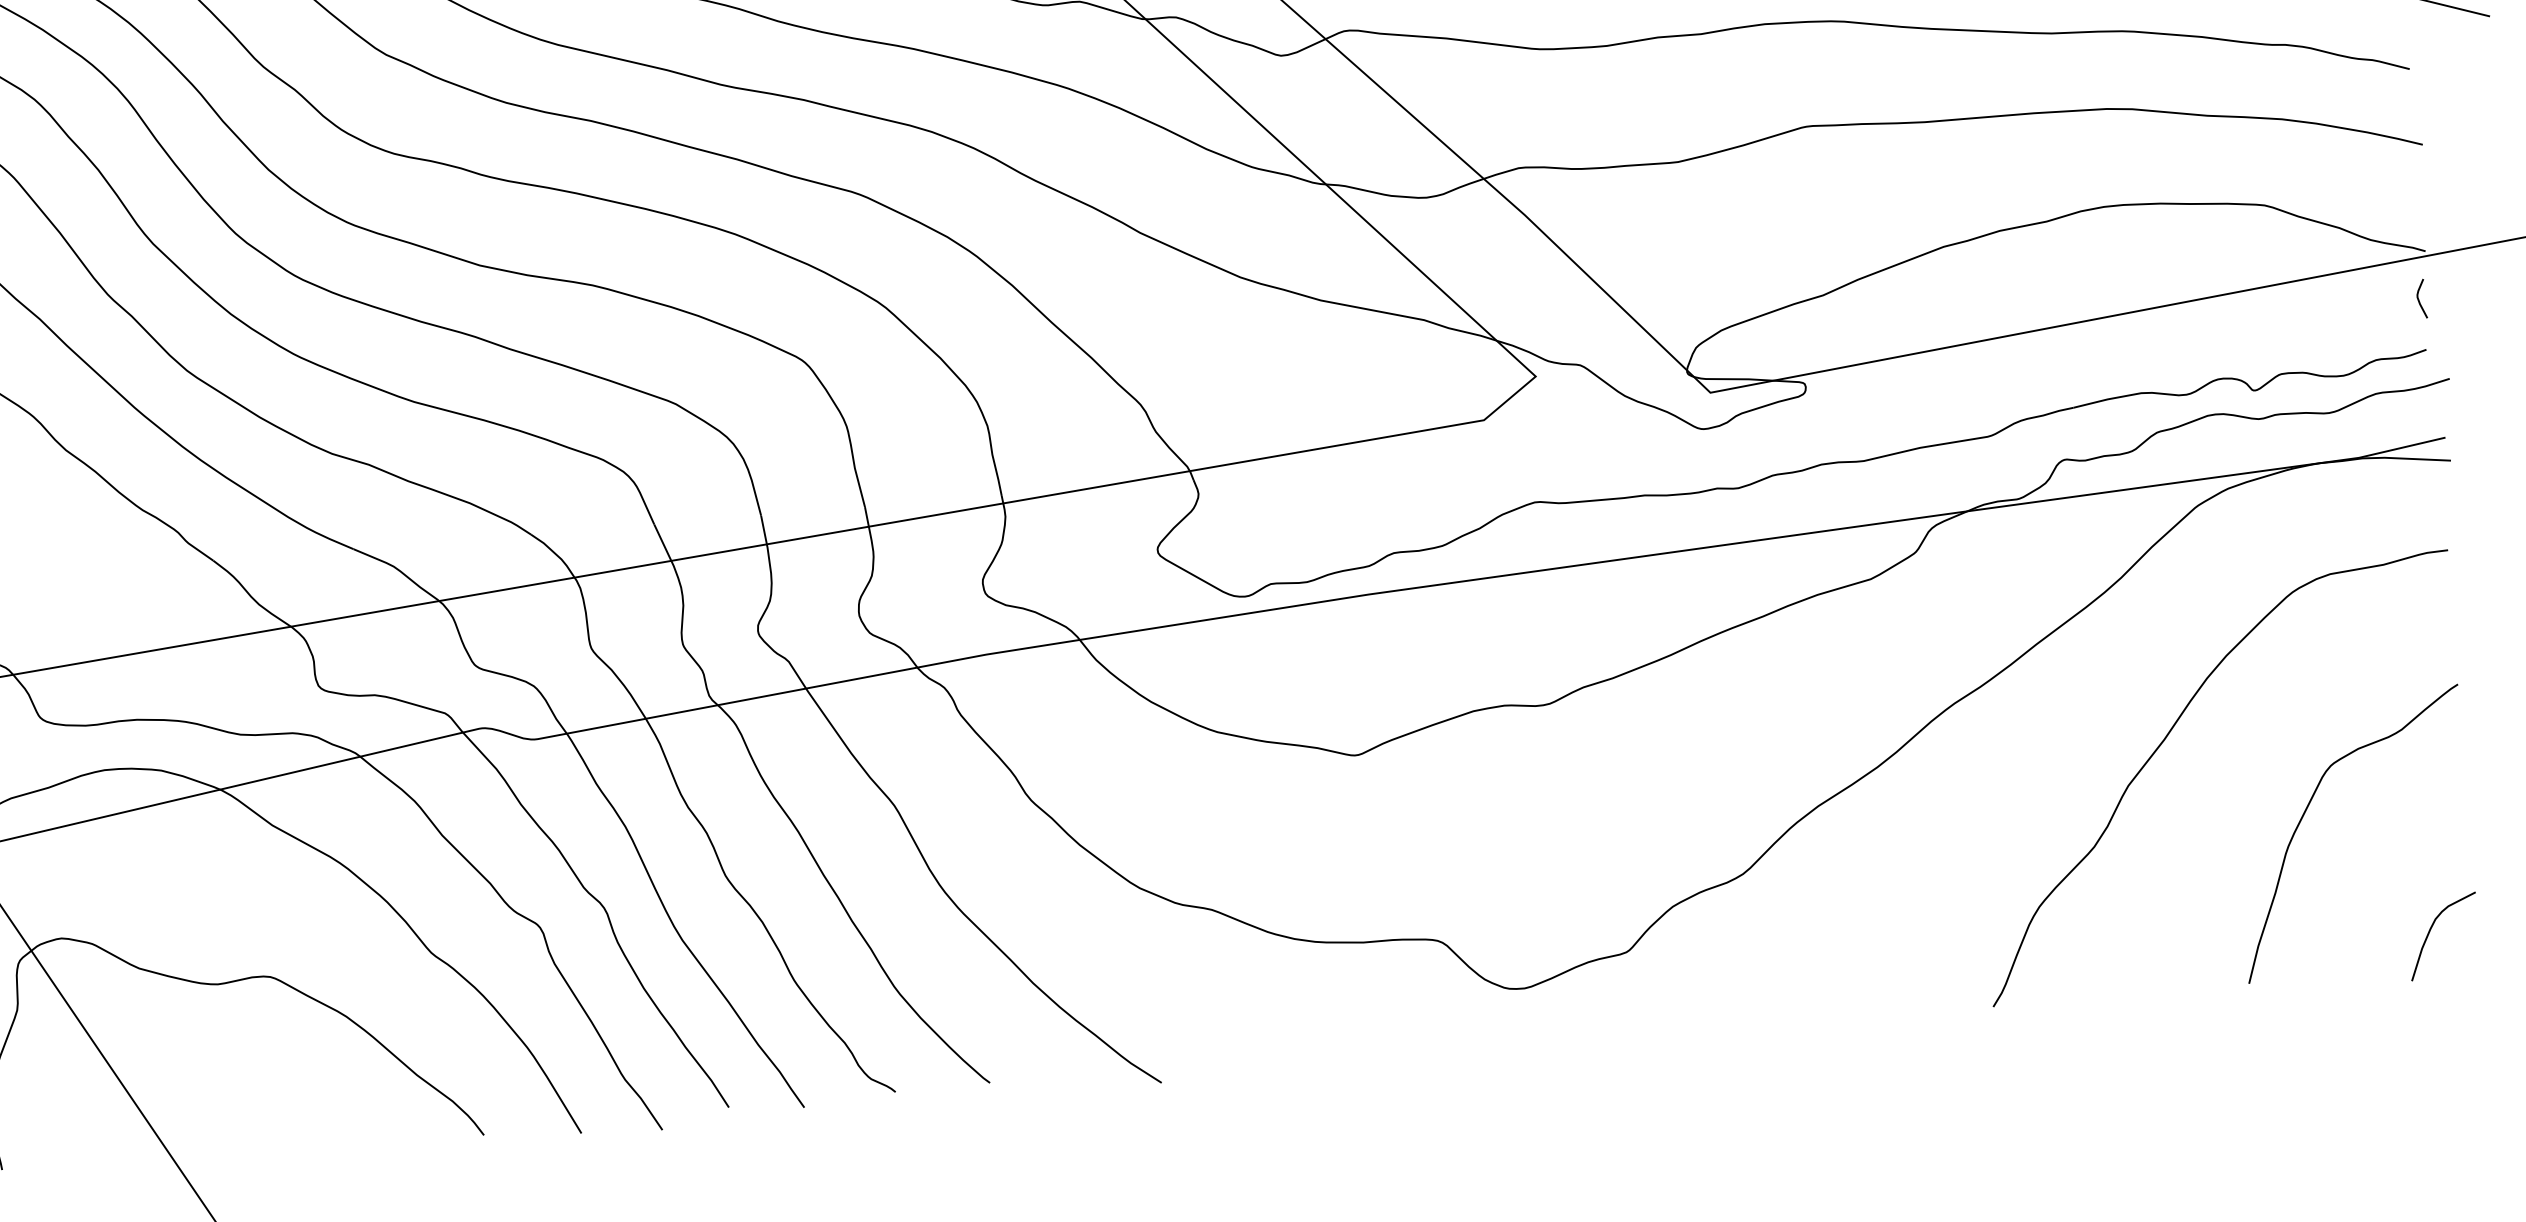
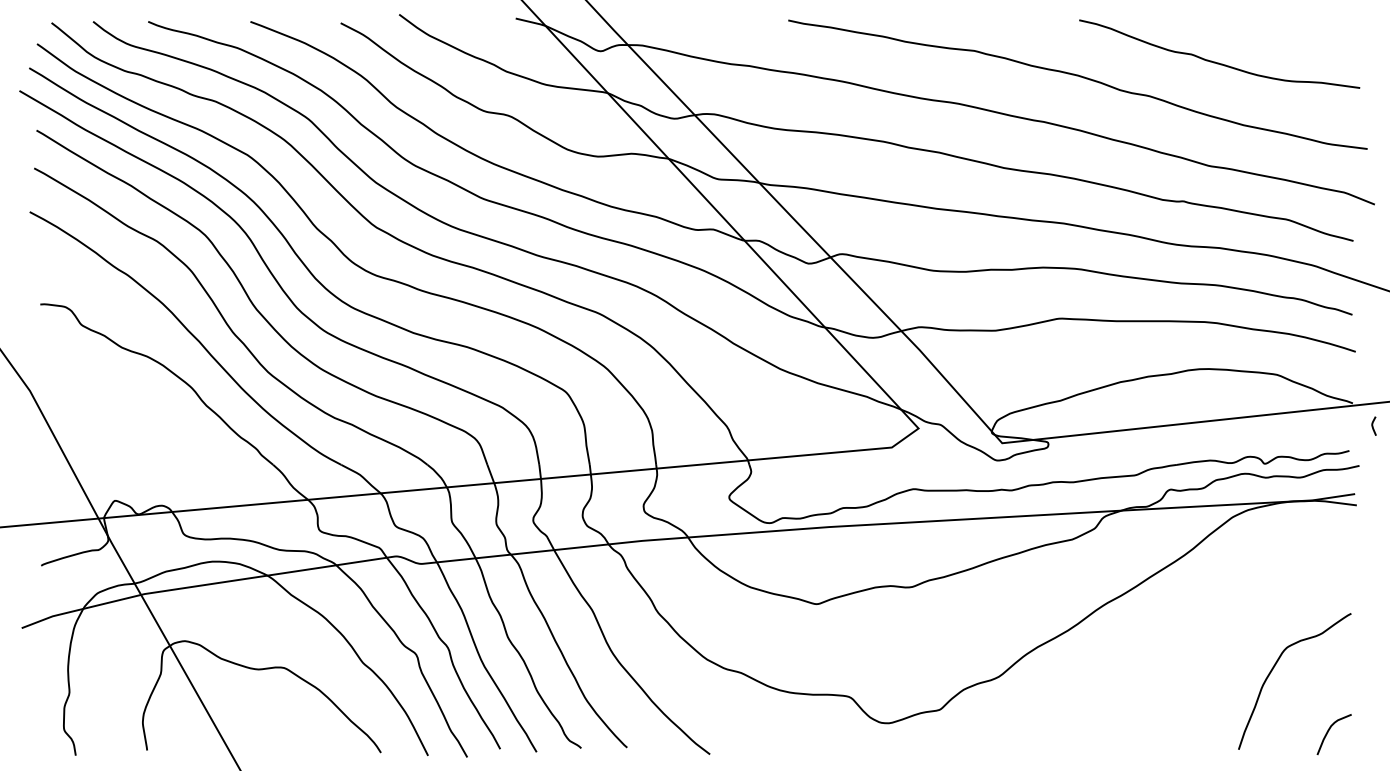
curve: (2420, 297) -> (1373, 425), moved
curve: (2166, 741) -> (1208, 629), removed

